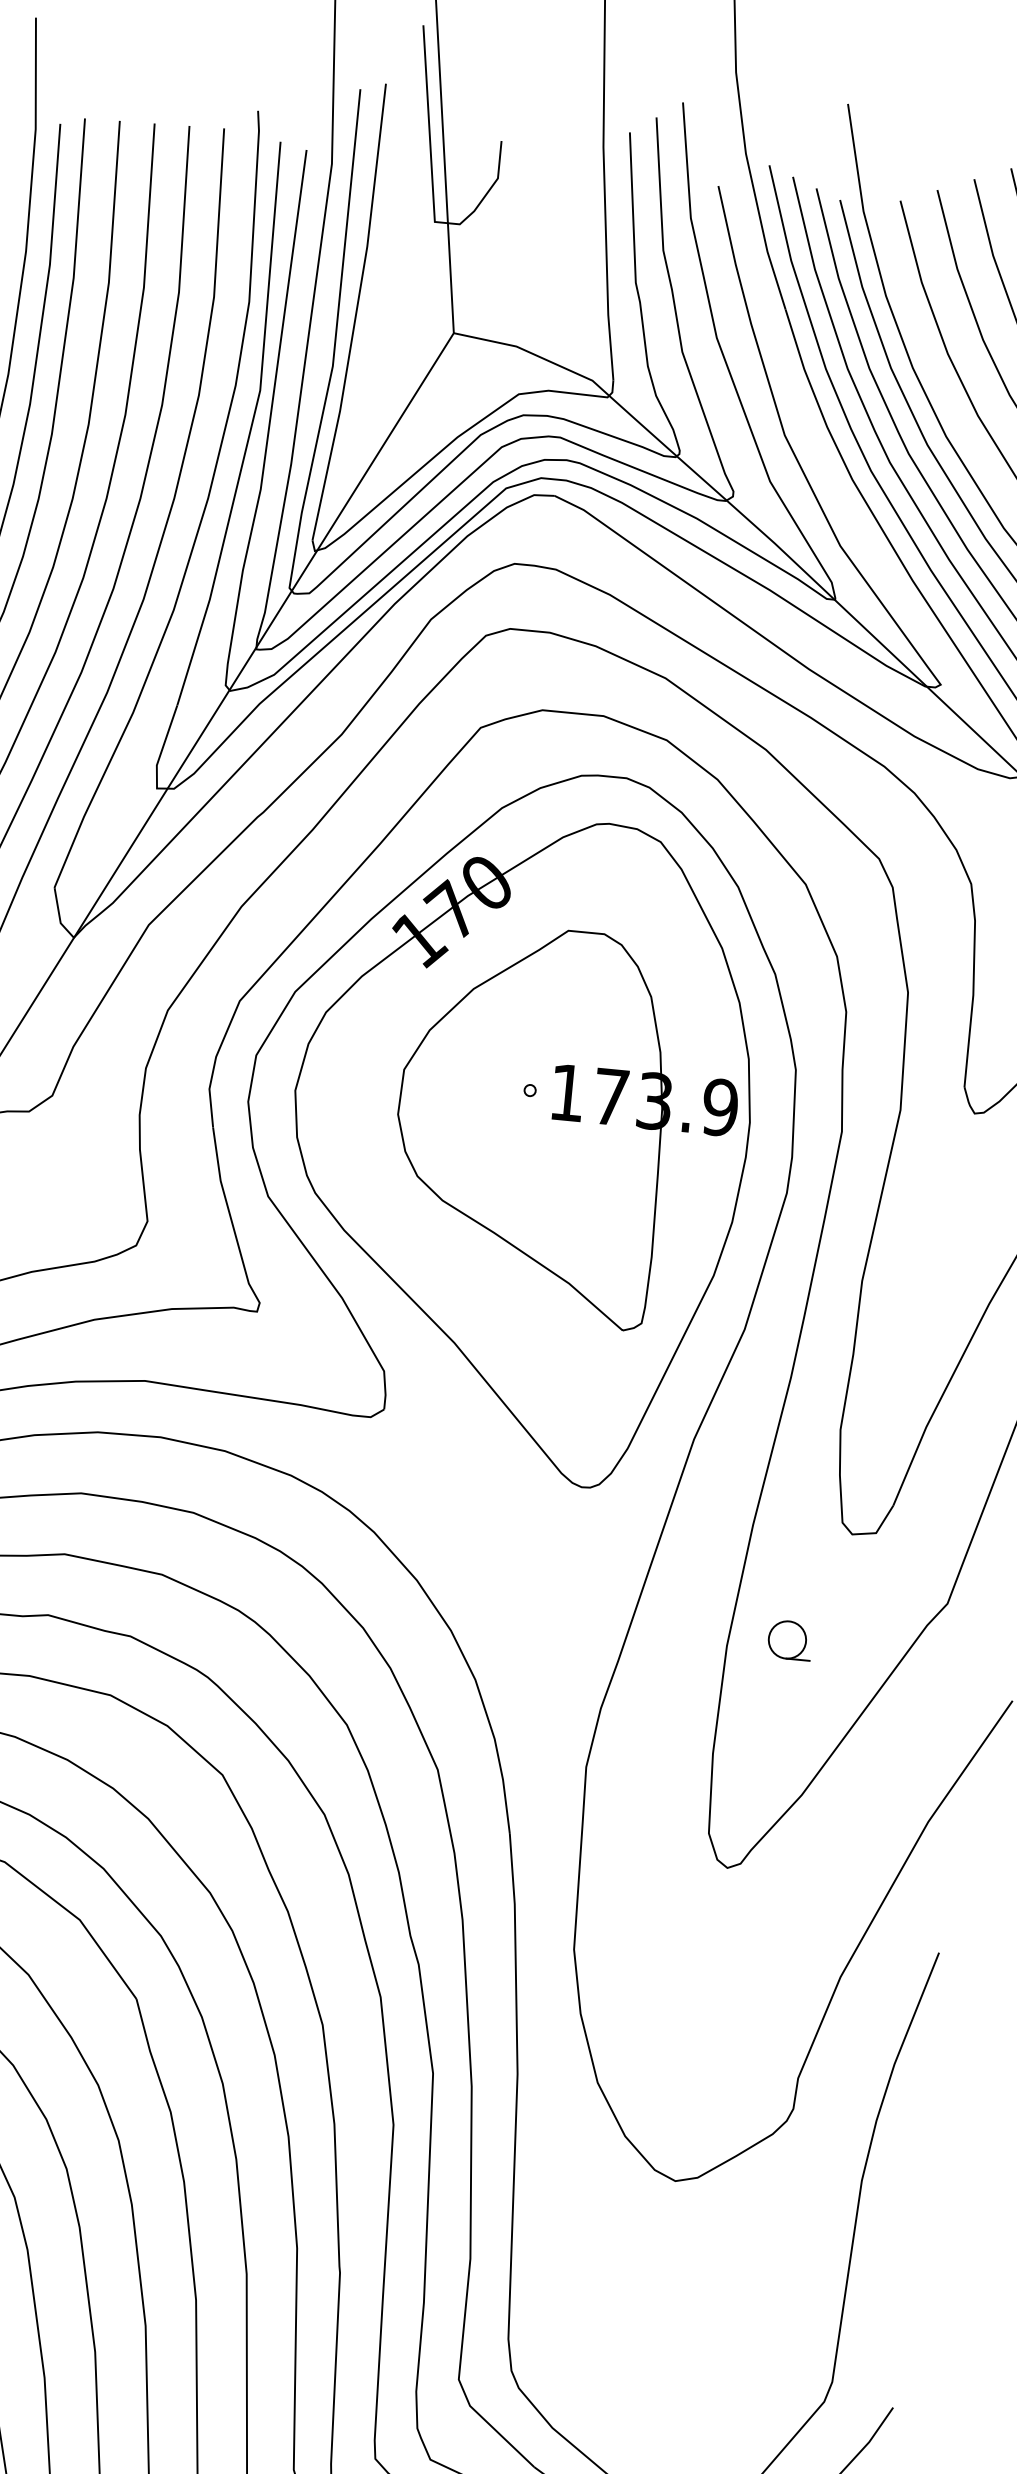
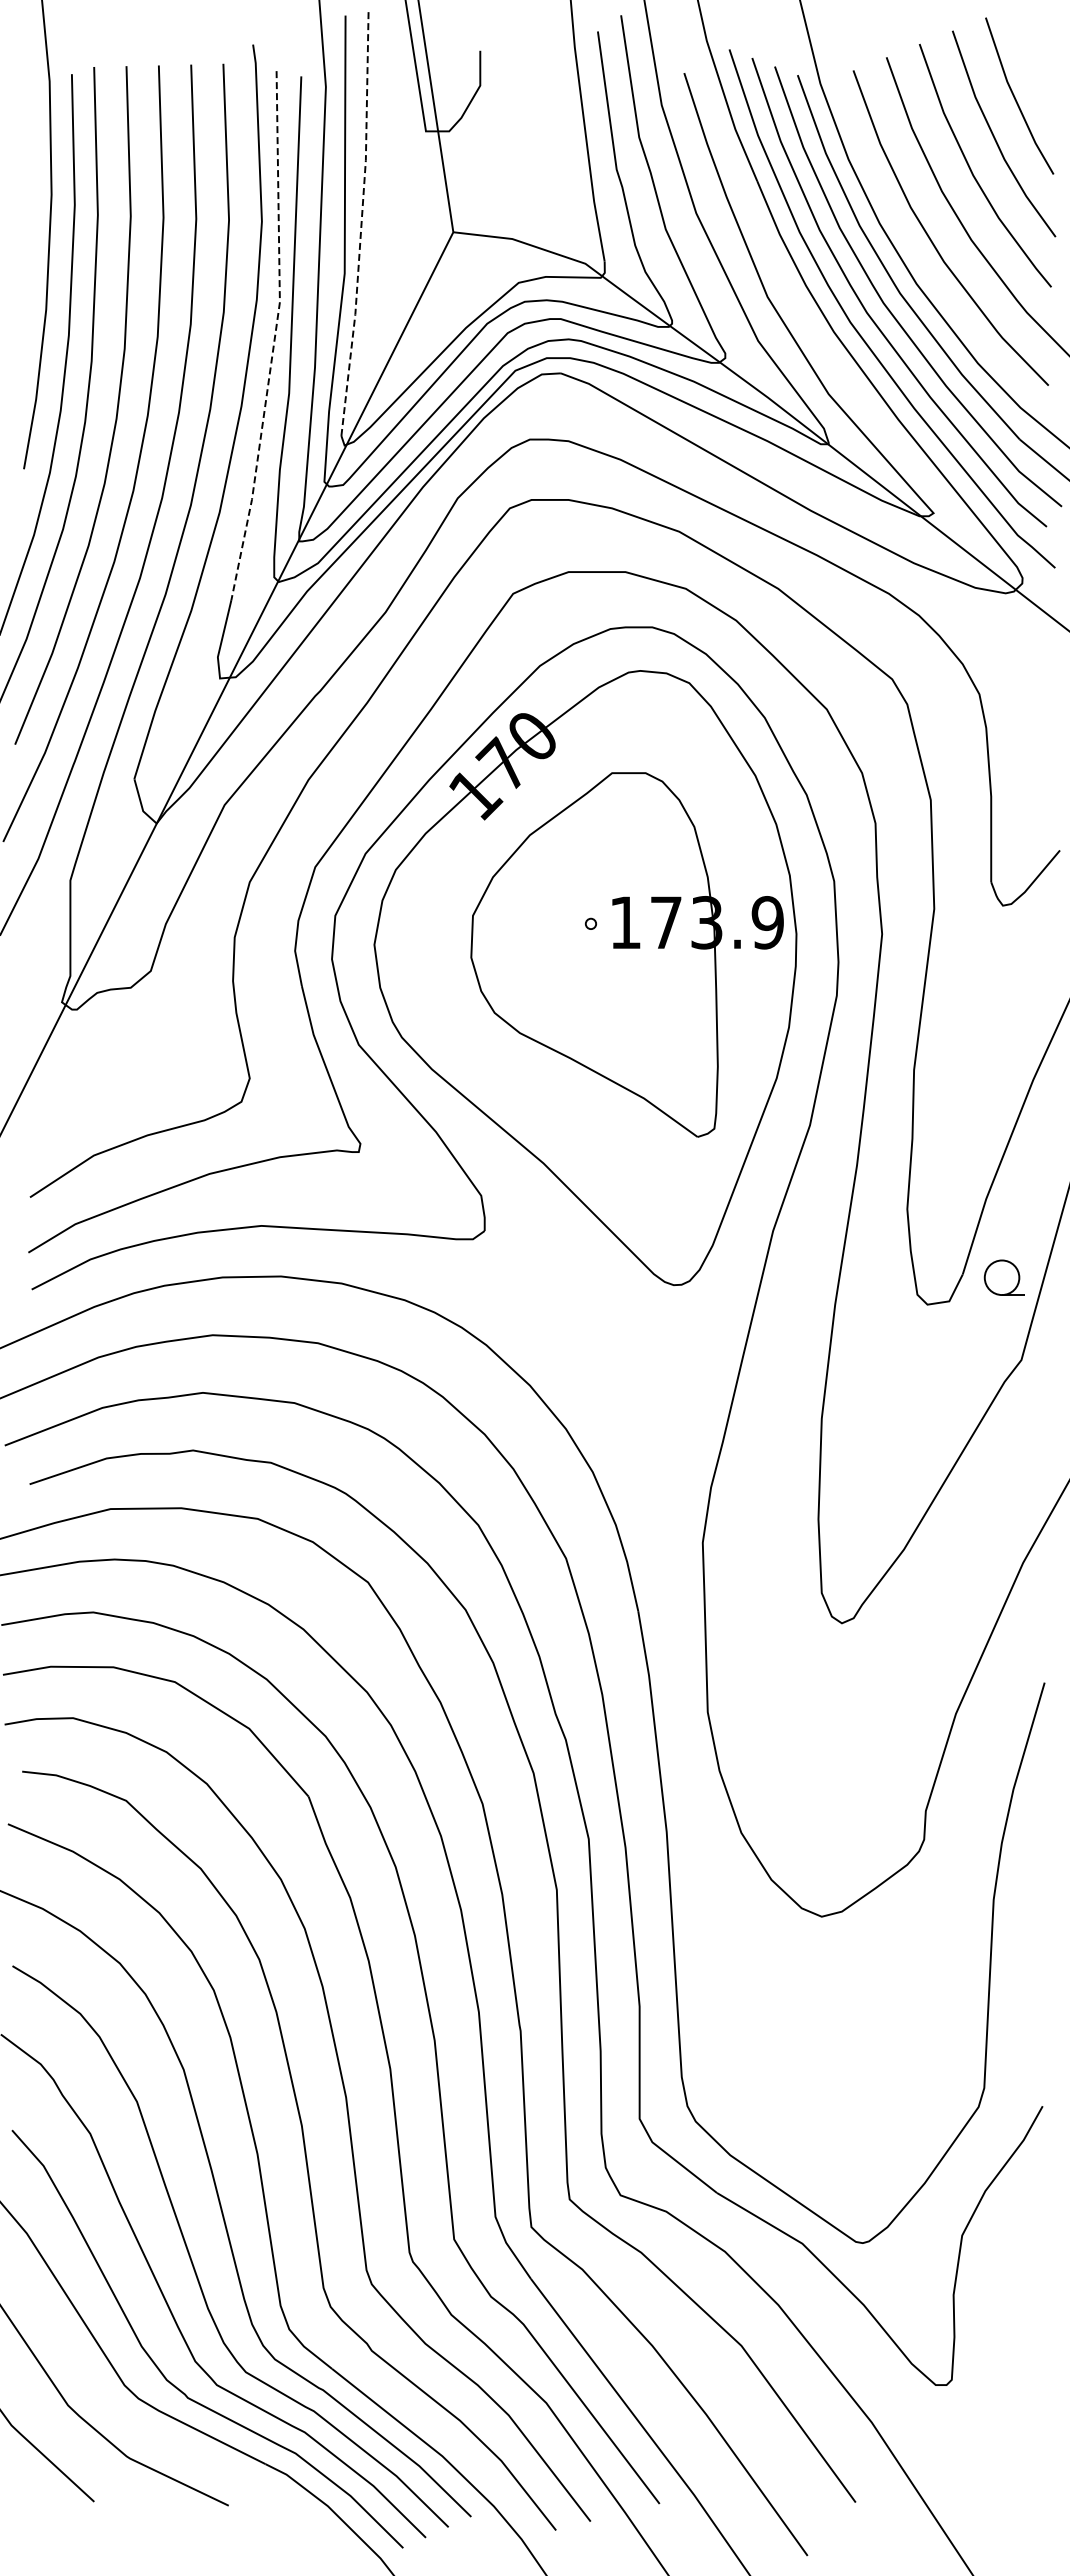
line: (356, 312) -> (361, 221), solid -> dashed
line: (250, 427) -> (274, 337), solid -> dashed
part: (789, 1639) -> (1003, 1277), moved

